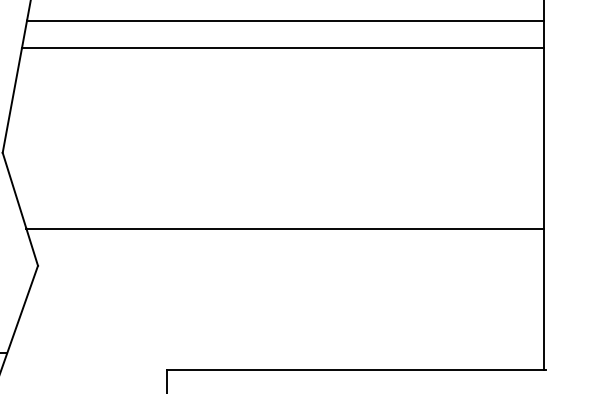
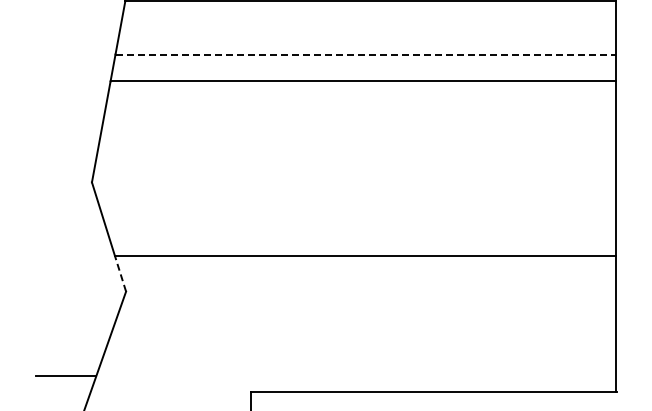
line: (286, 20) -> (366, 54), solid -> dashed
line: (32, 247) -> (120, 273), solid -> dashed

